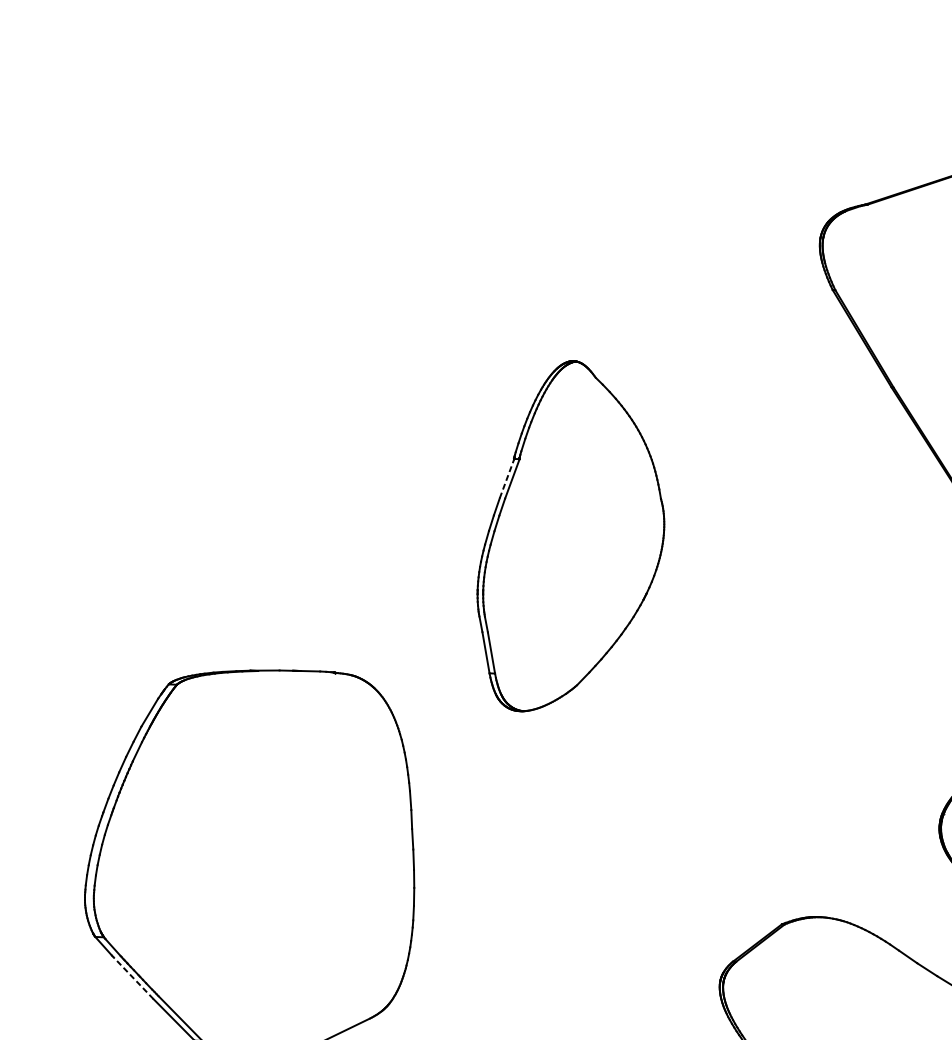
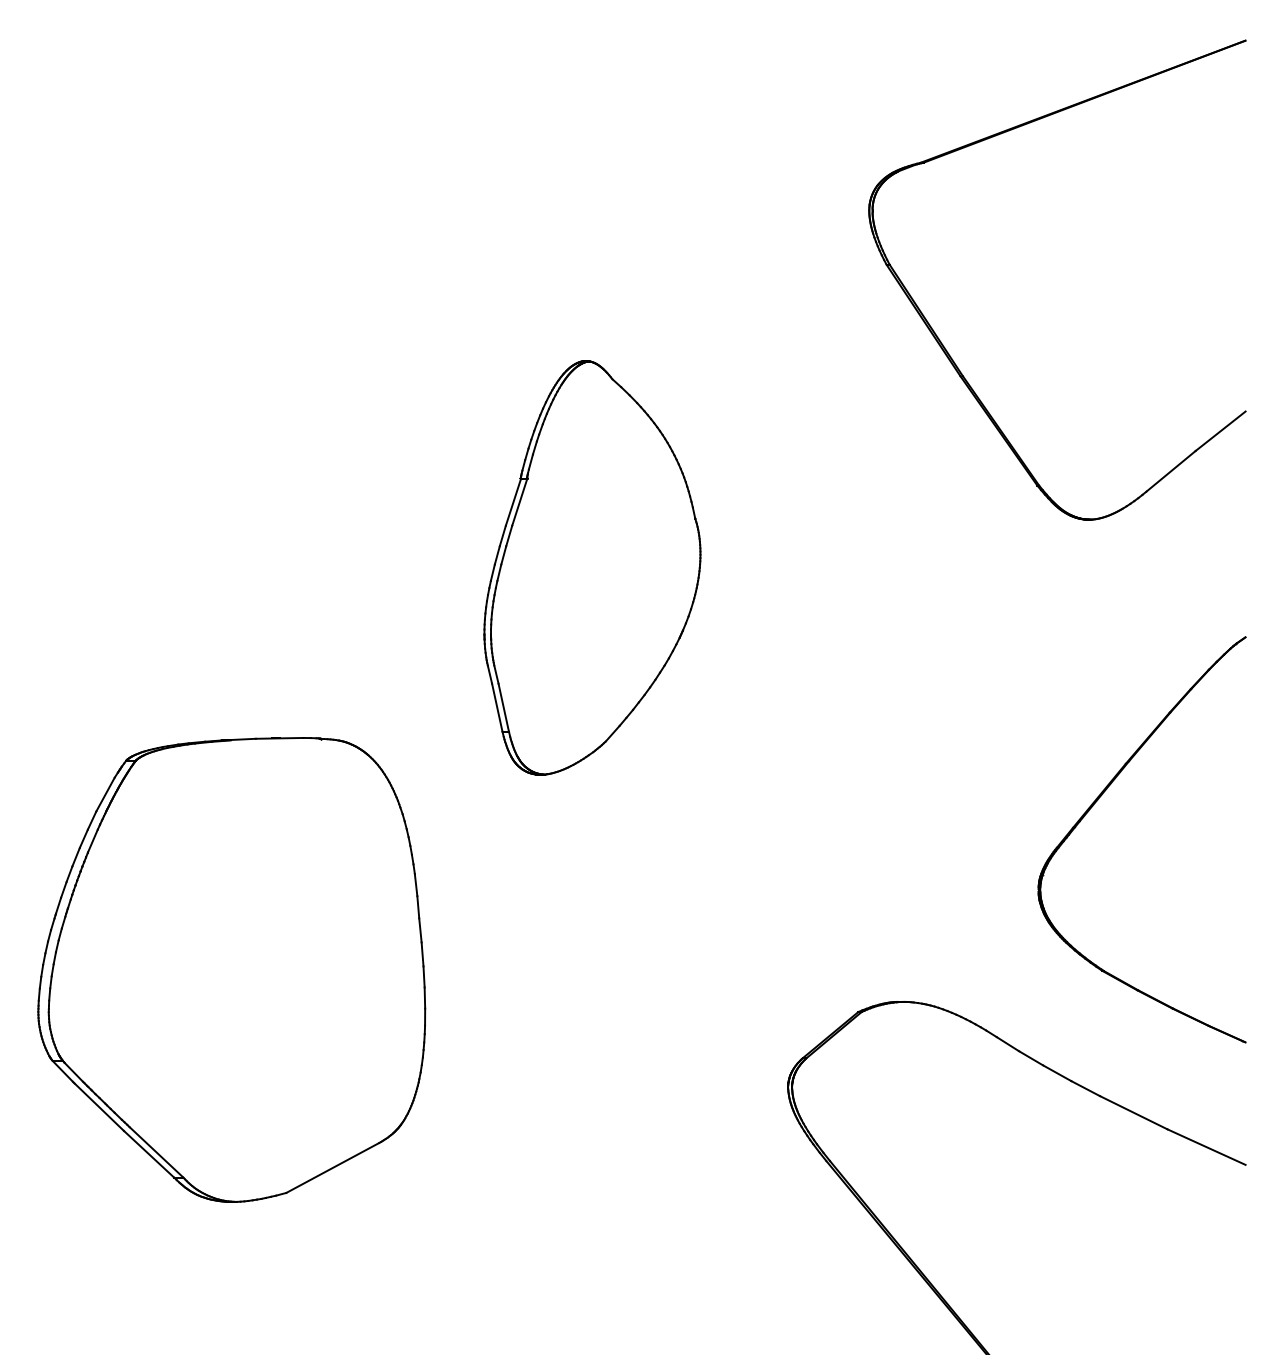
line: (507, 478) -> (513, 502), dashed -> solid
line: (132, 977) -> (98, 1106), dashed -> solid

